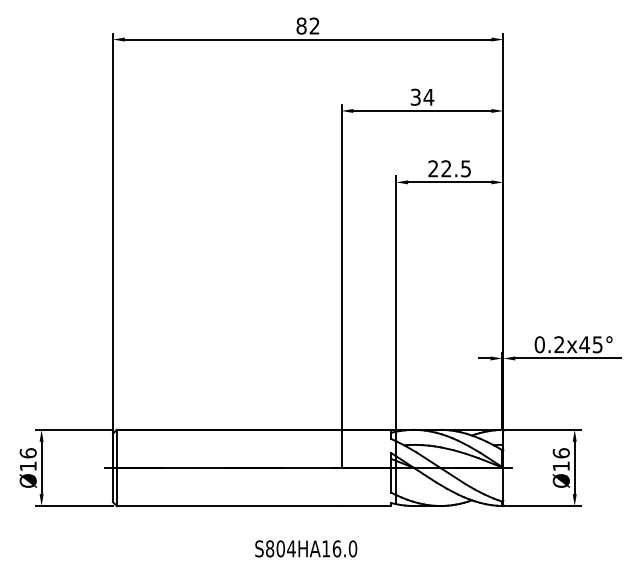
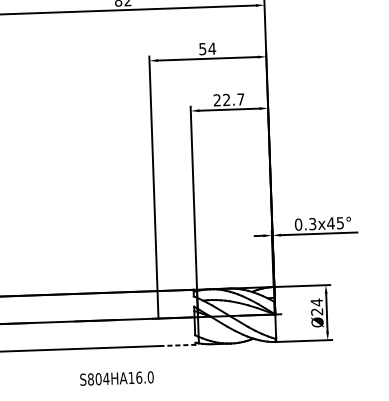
text: (415, 96) -> (202, 48), 34 -> 54
text: (465, 168) -> (240, 99), 22.5 -> 22.7
text: (559, 344) -> (312, 223), 0.2x45° -> 0.3x45°
text: (560, 459) -> (316, 306), Ø16 -> Ø24
line: (366, 506) -> (177, 345), solid -> dashed
text: (306, 548) -> (117, 378), moved

